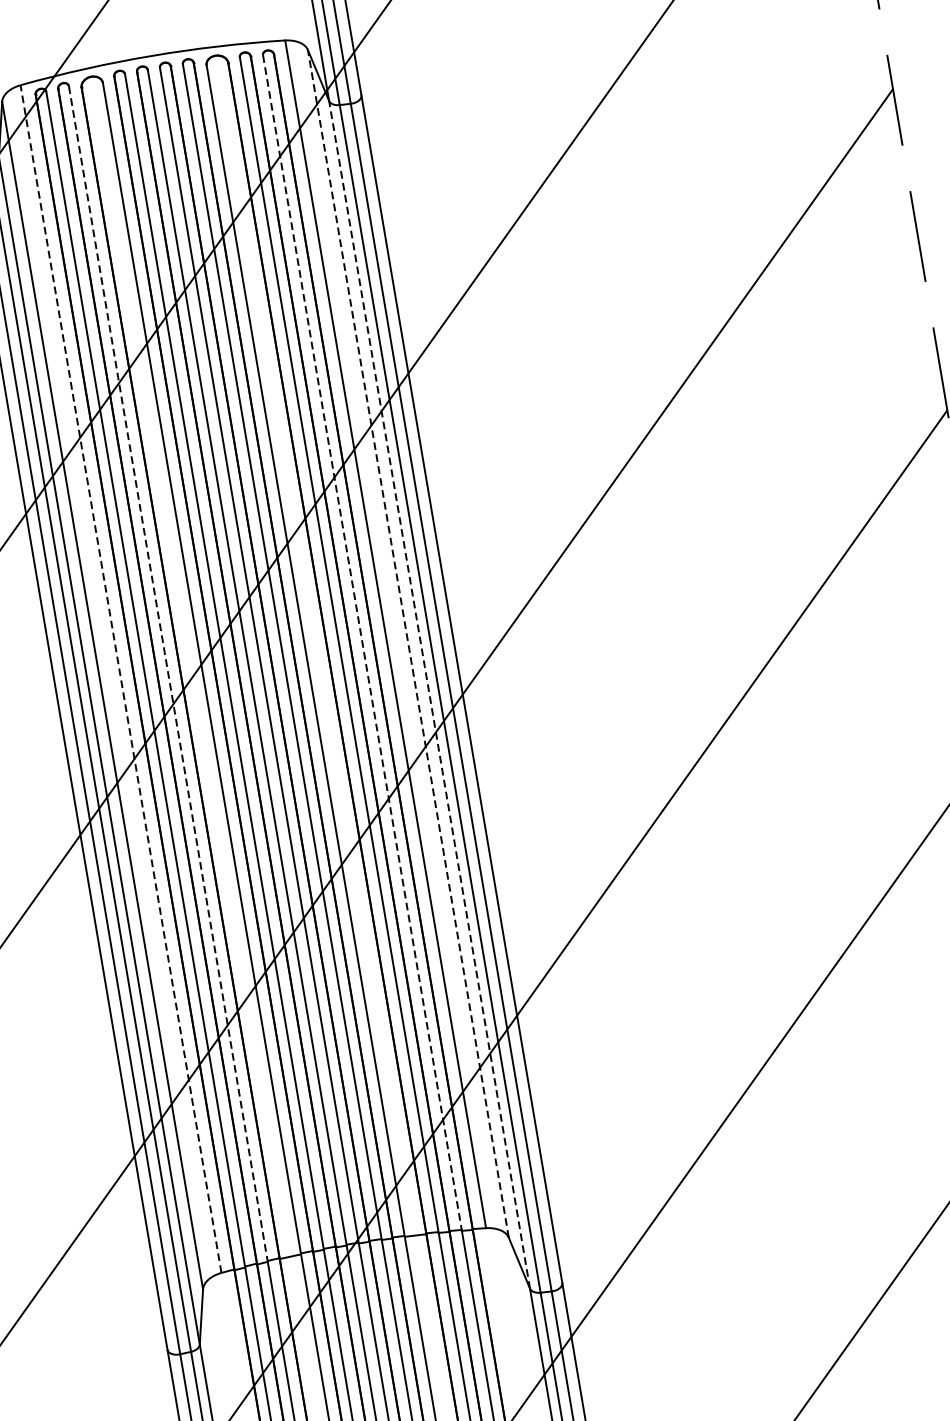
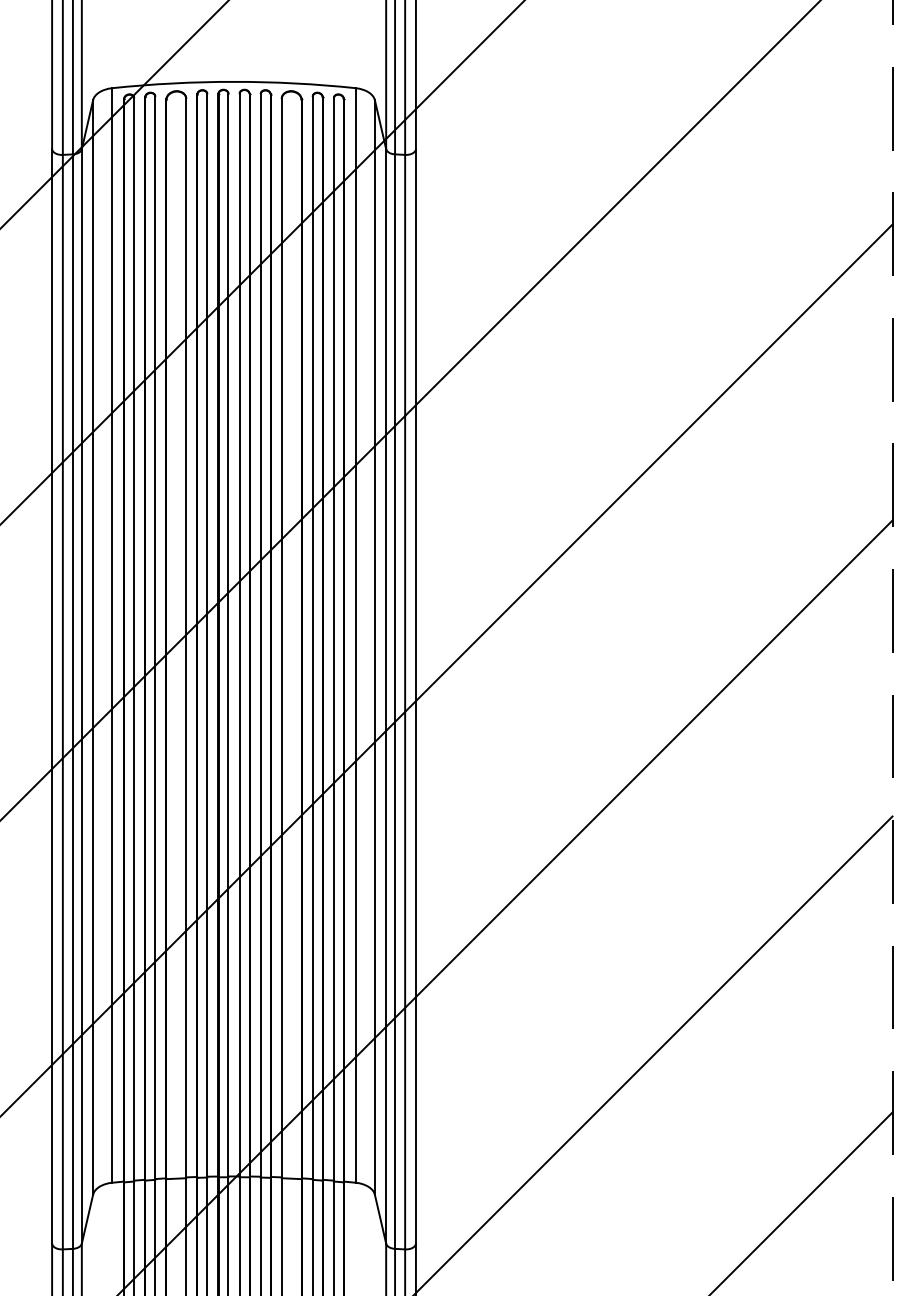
line: (361, 642) -> (333, 639), dashed -> solid
line: (407, 643) -> (374, 647), dashed -> solid
line: (168, 674) -> (155, 638), dashed -> solid
line: (121, 679) -> (112, 635), dashed -> solid
line: (429, 693) -> (386, 695), dashed -> solid

